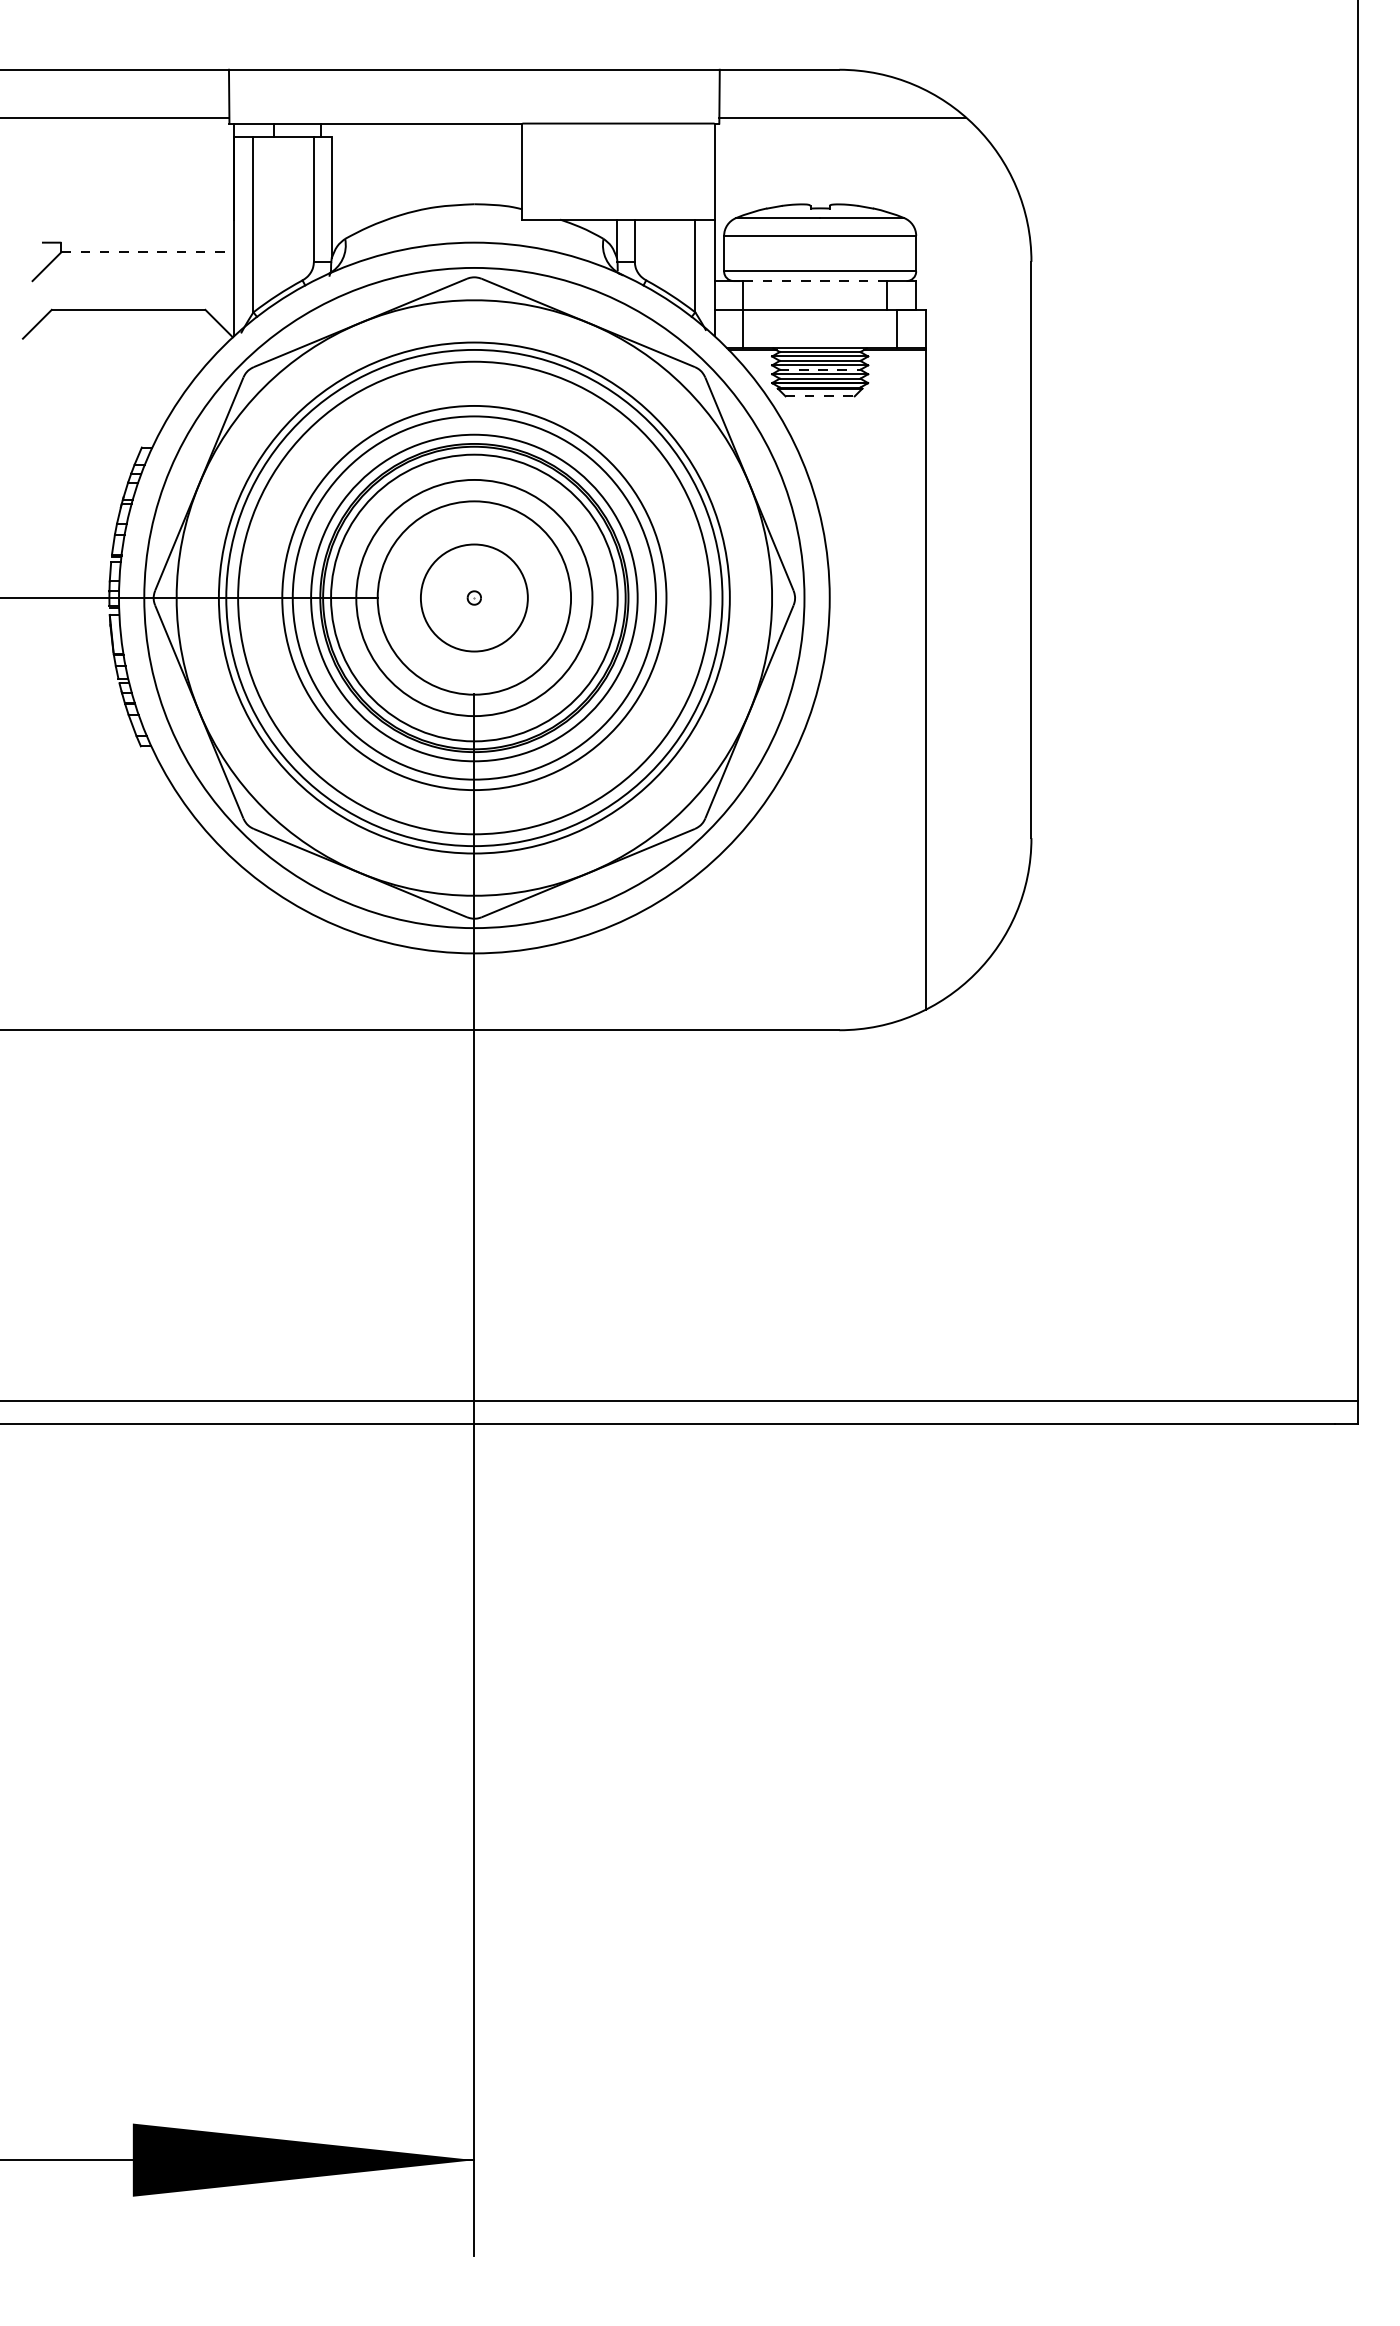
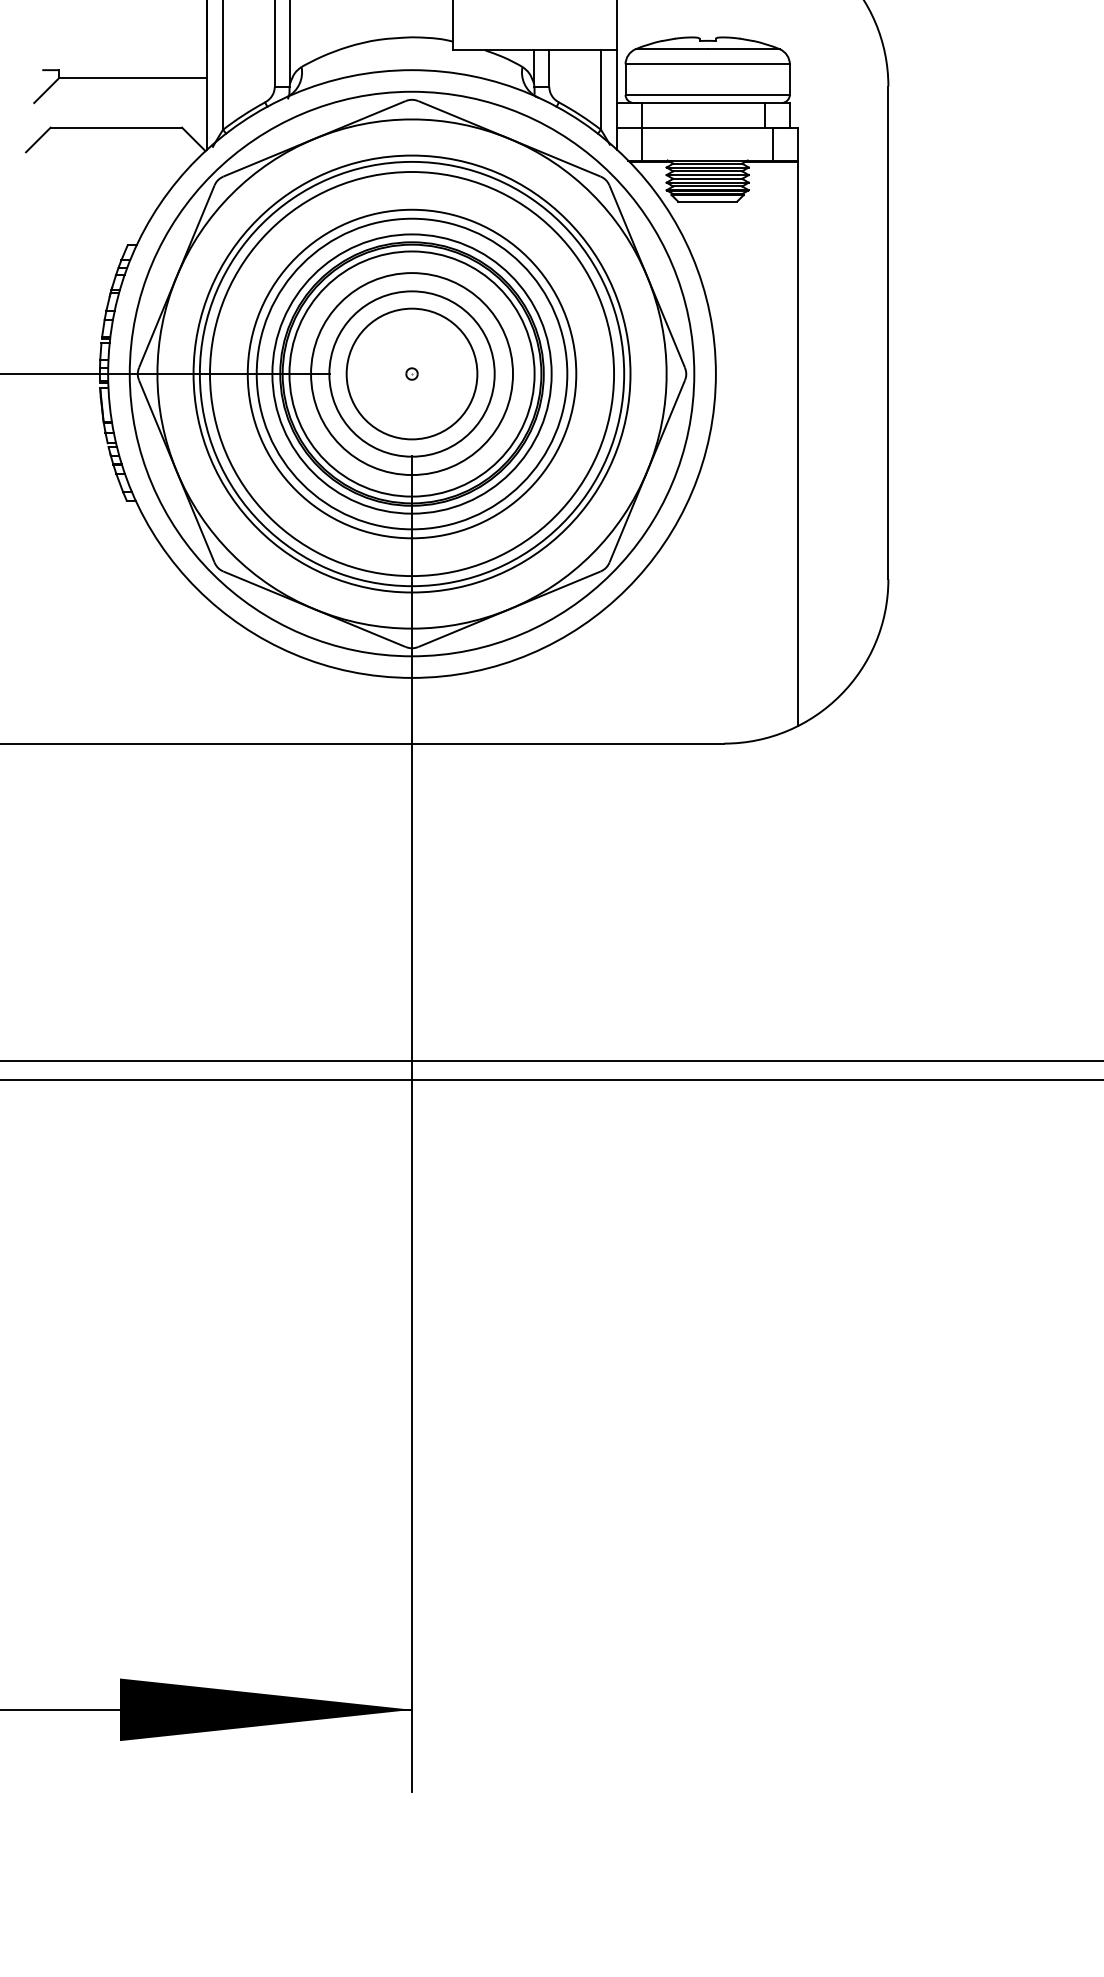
line: (148, 252) -> (133, 78), dashed -> solid
line: (815, 281) -> (703, 103), dashed -> solid
line: (820, 369) -> (707, 178), dashed -> solid
line: (820, 396) -> (707, 201), dashed -> solid
circle: (473, 597) -> (411, 373), size x1.43

